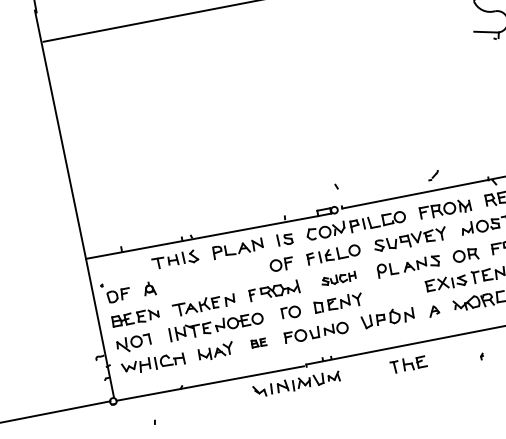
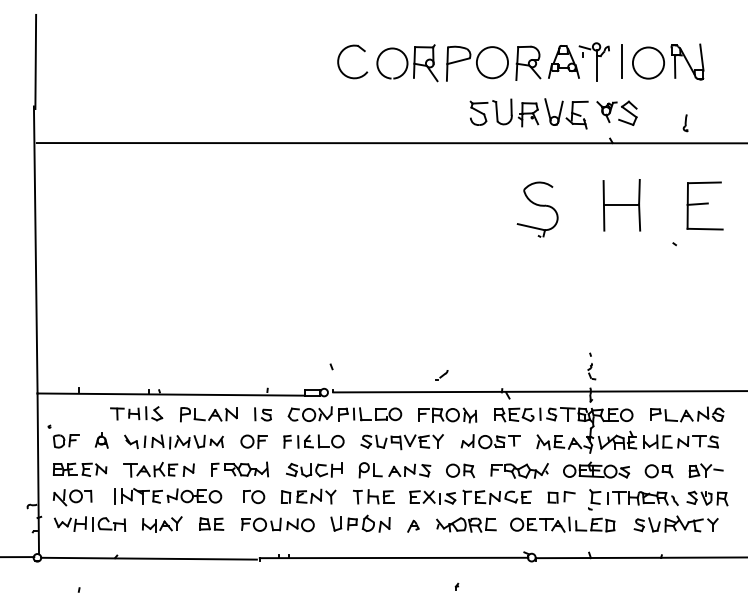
part: (338, 278) -> (314, 469), size x1.43
part: (258, 342) -> (211, 523), size x1.43
part: (408, 364) -> (373, 496), moved
part: (296, 383) -> (173, 441), moved

